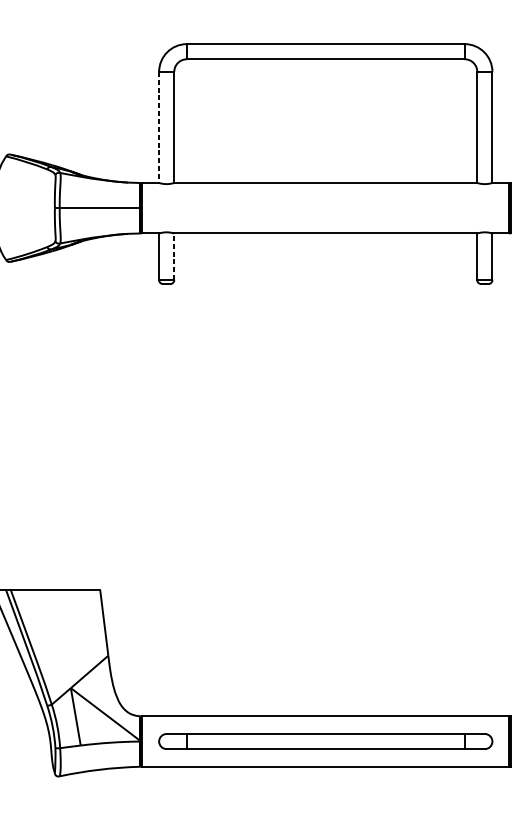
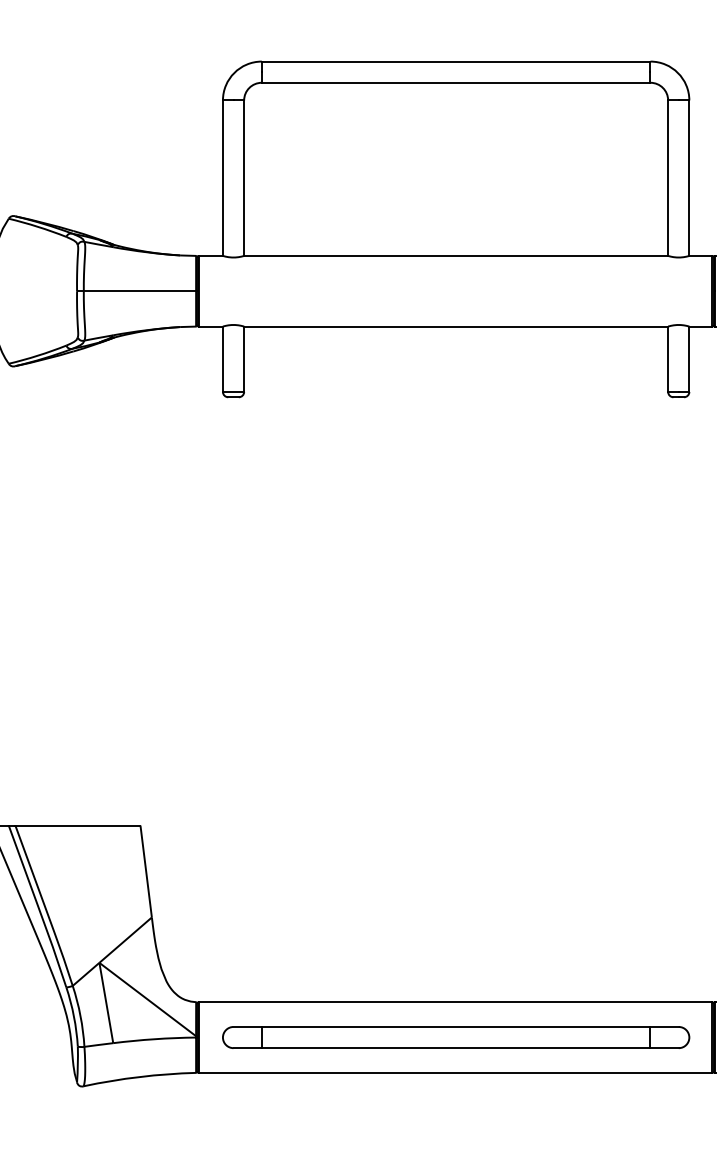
line: (158, 127) -> (222, 178), dashed -> solid
line: (174, 257) -> (244, 359), dashed -> solid

